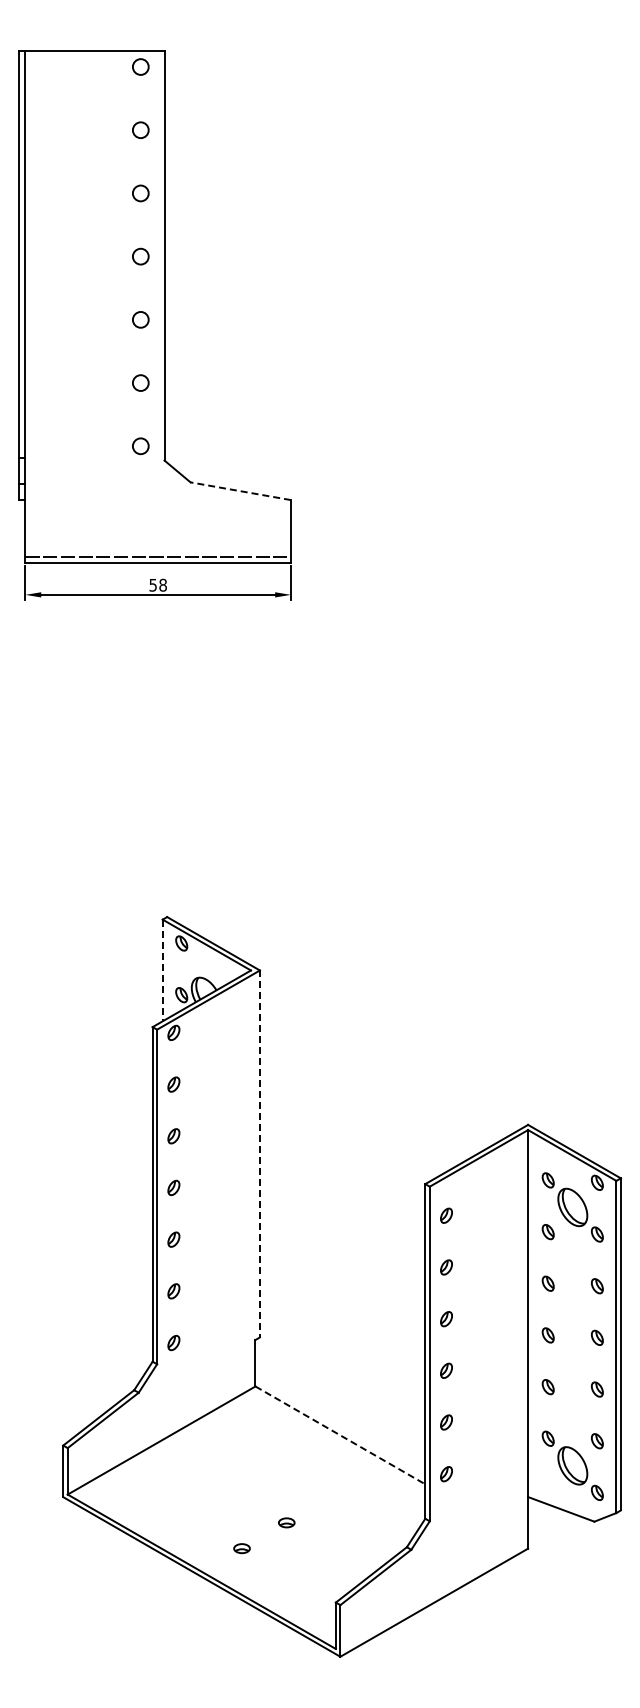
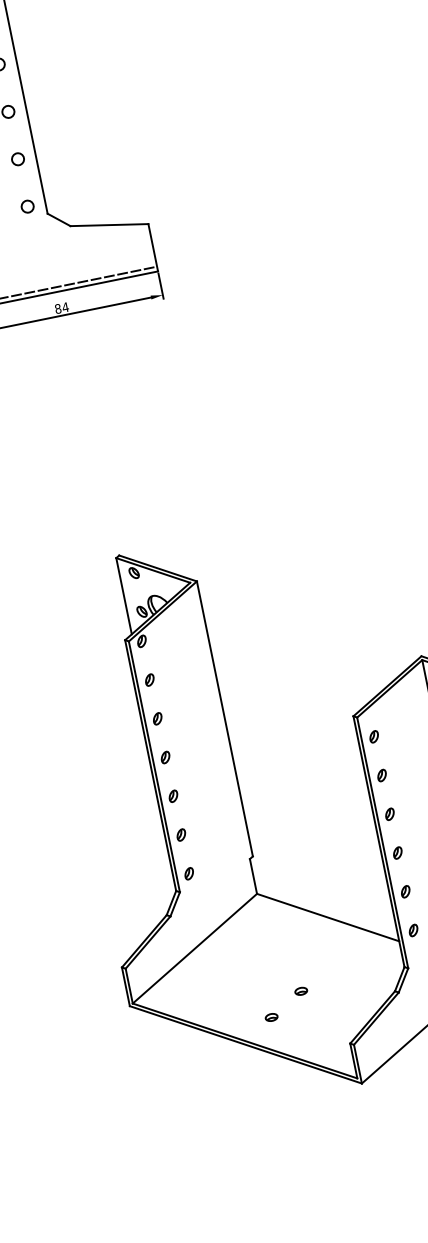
line: (240, 491) -> (109, 225), dashed -> solid
text: (158, 584) -> (62, 307), 58 -> 84
line: (162, 970) -> (123, 596), dashed -> solid
line: (259, 1154) -> (224, 719), dashed -> solid
line: (340, 1435) -> (328, 917), dashed -> solid

